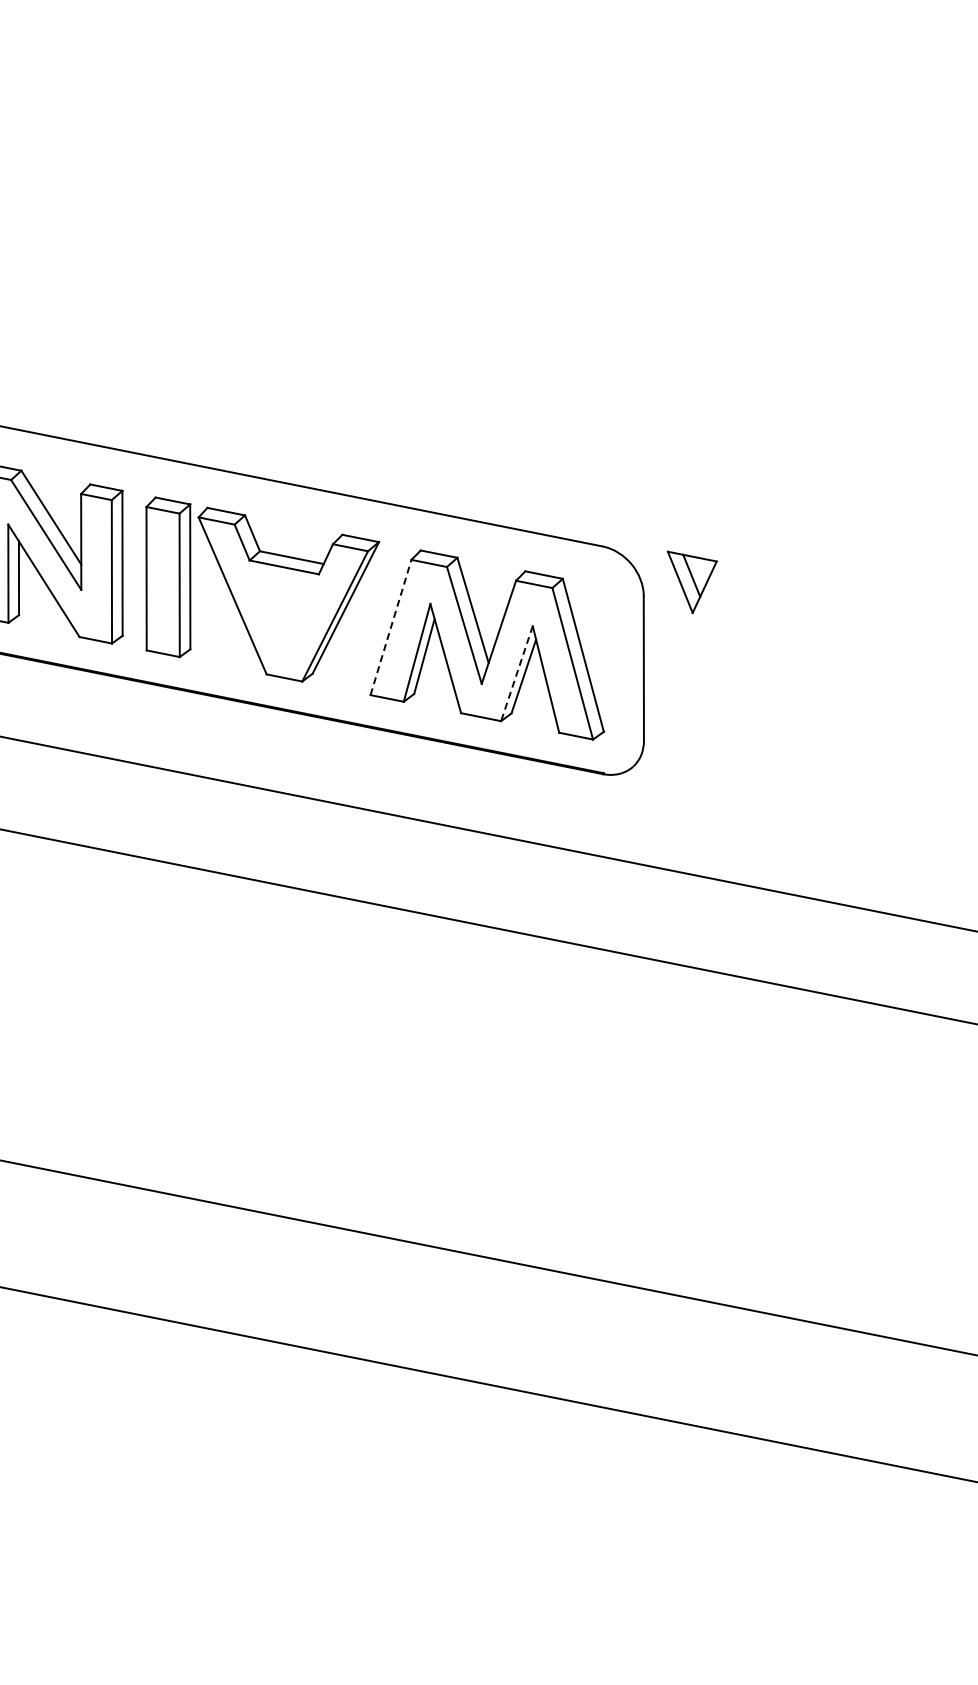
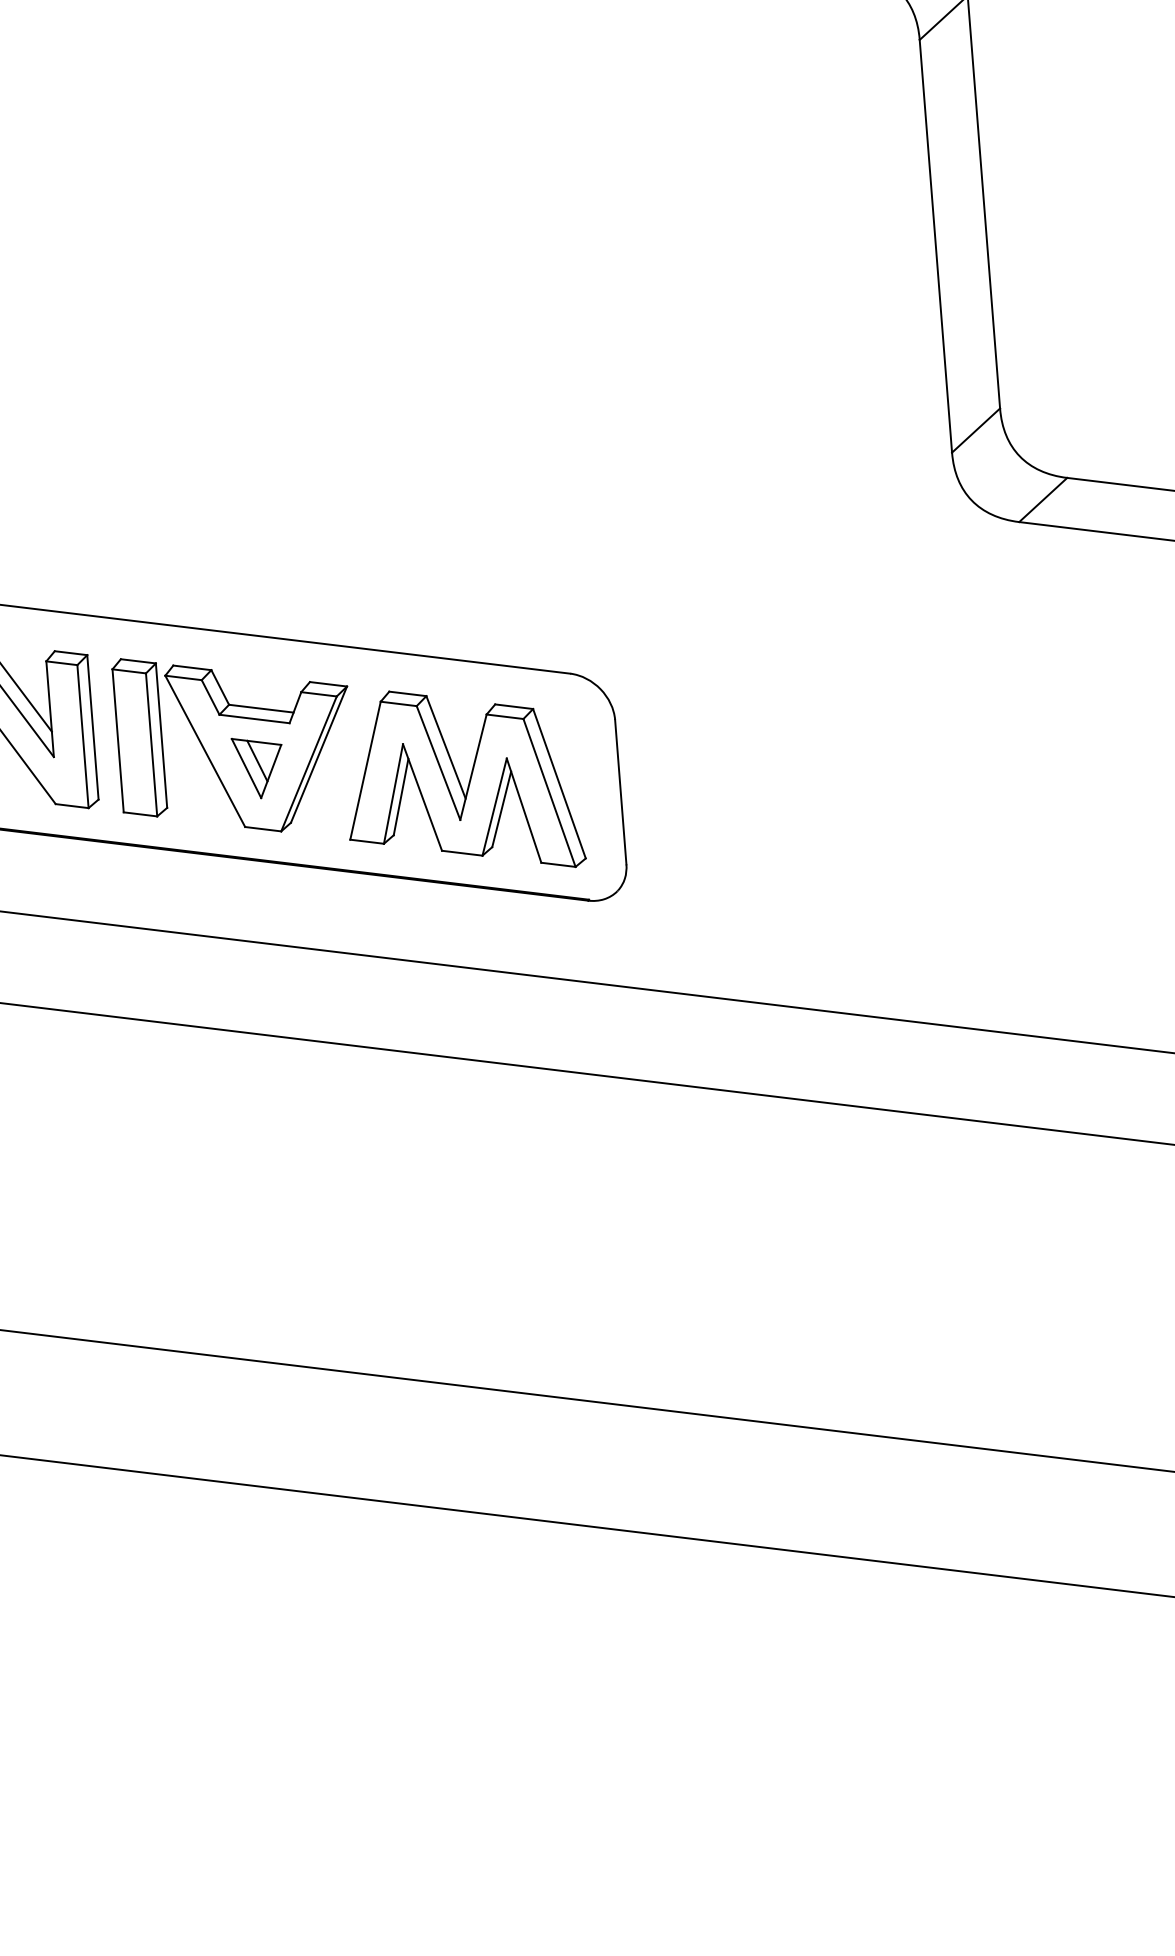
part: (690, 583) -> (256, 768), moved
line: (390, 627) -> (365, 770), dashed -> solid
line: (516, 674) -> (494, 807), dashed -> solid

